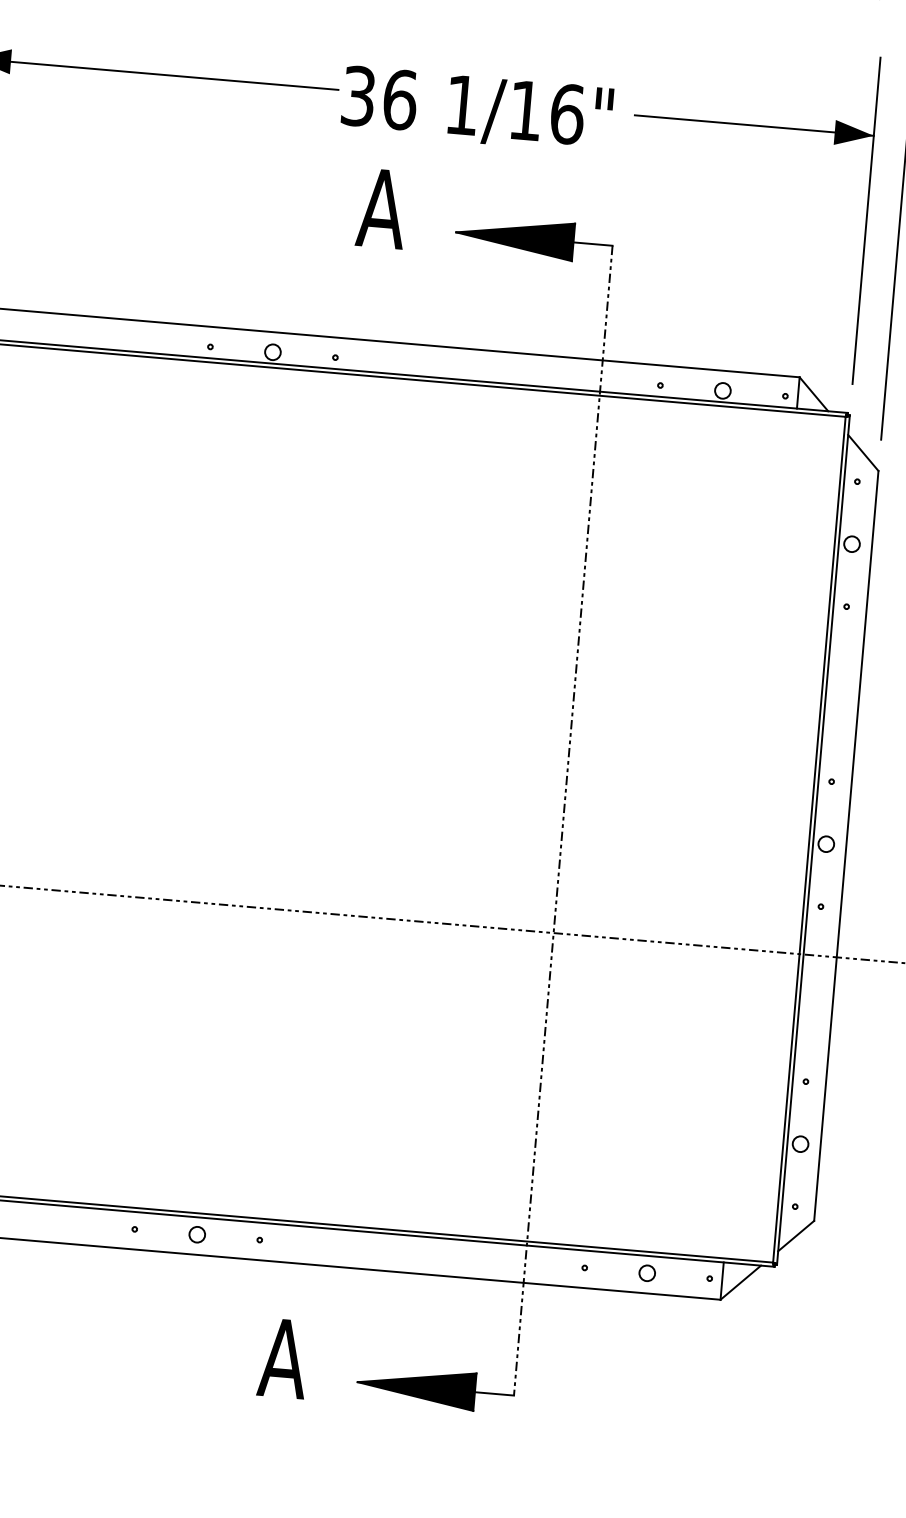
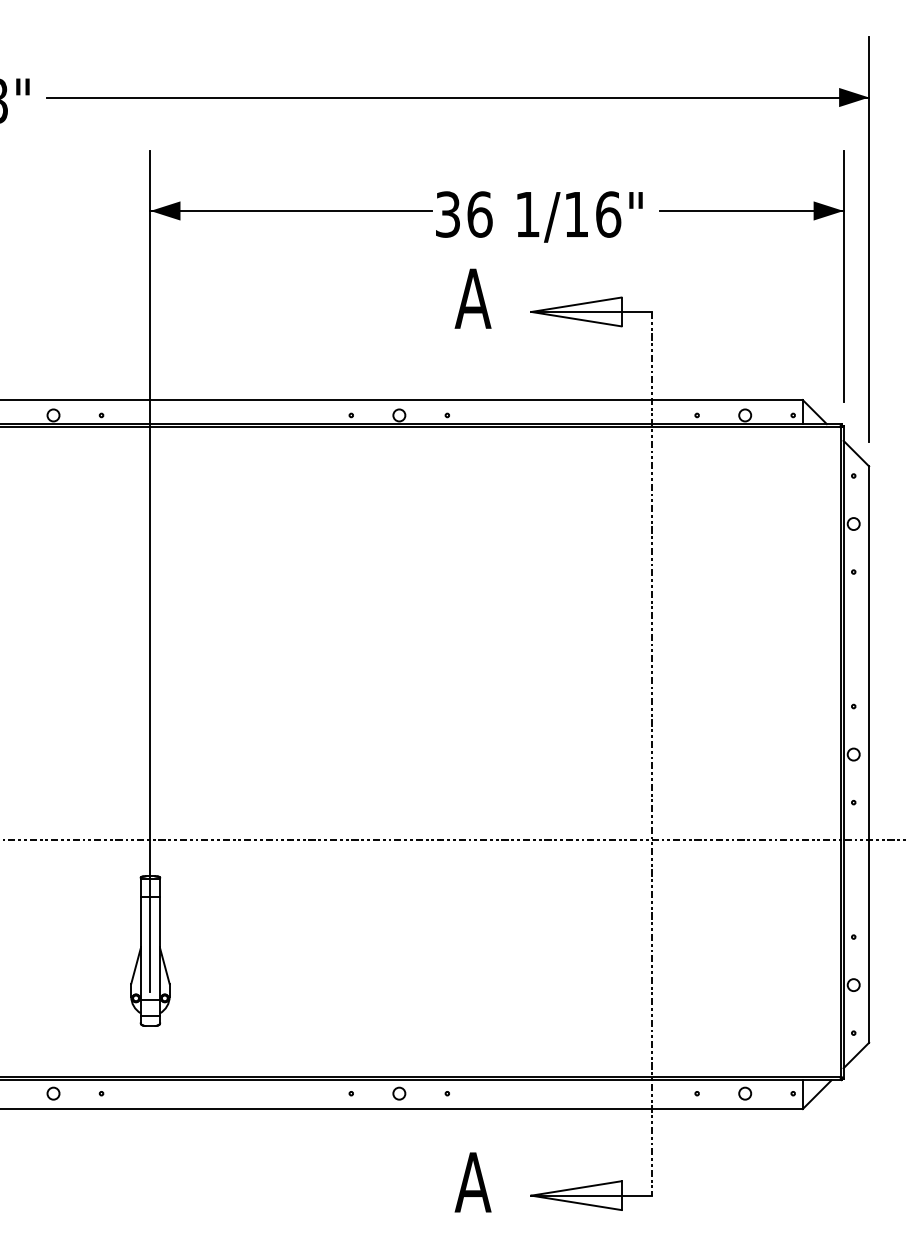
fill: (515, 236) -> (576, 311), removed
fill: (416, 1386) -> (576, 1195), removed

